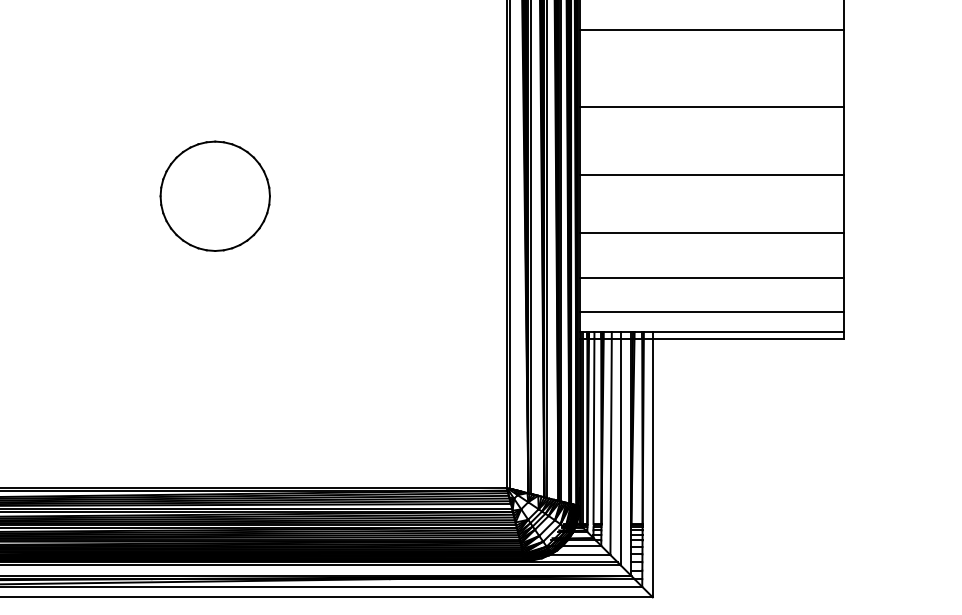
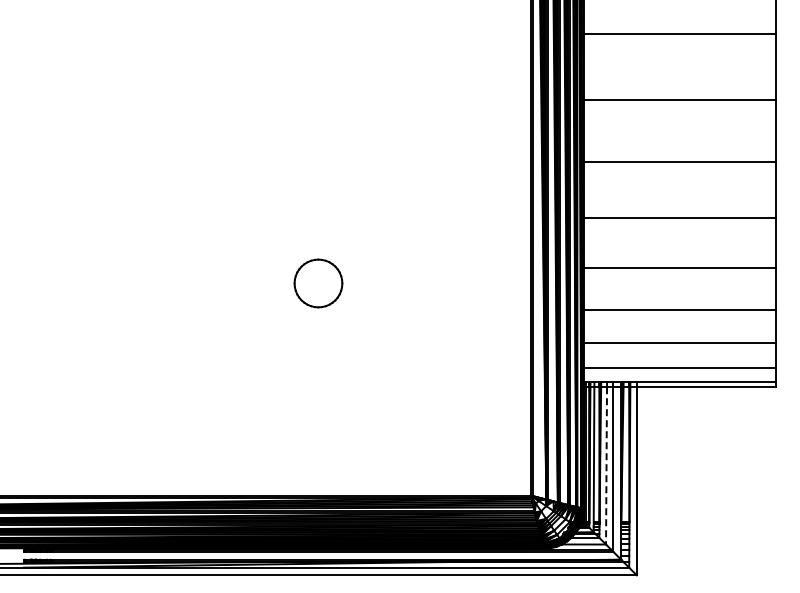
part: (215, 196) -> (318, 283), size x0.6
line: (611, 446) -> (606, 465), solid -> dashed

